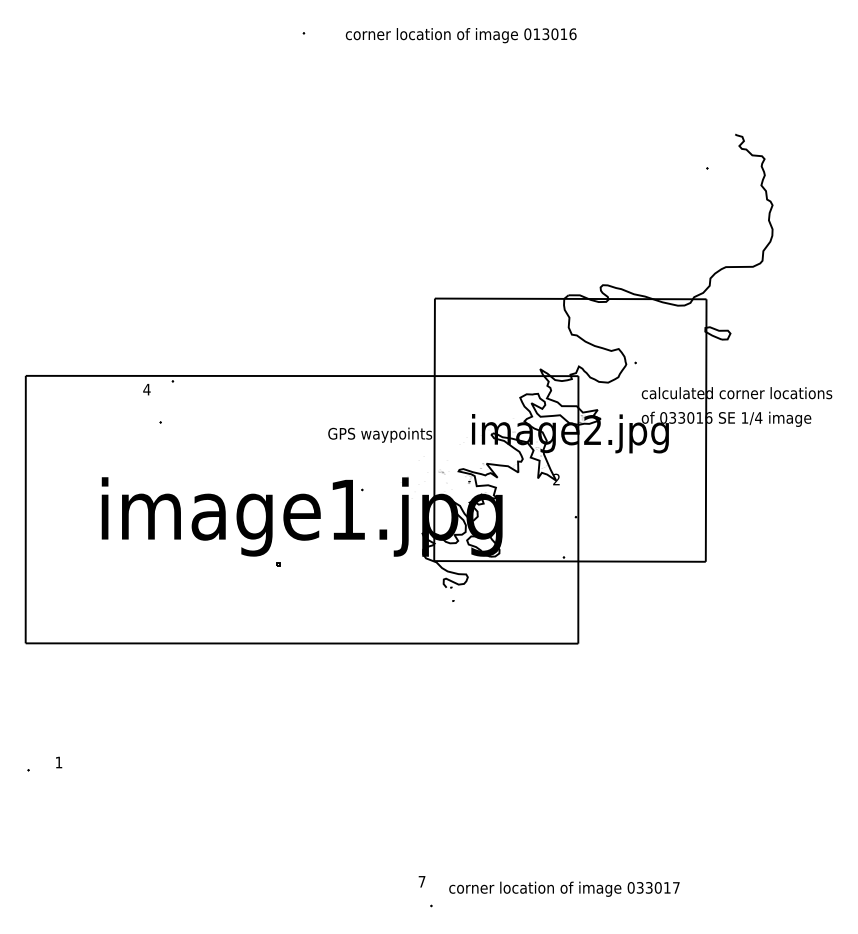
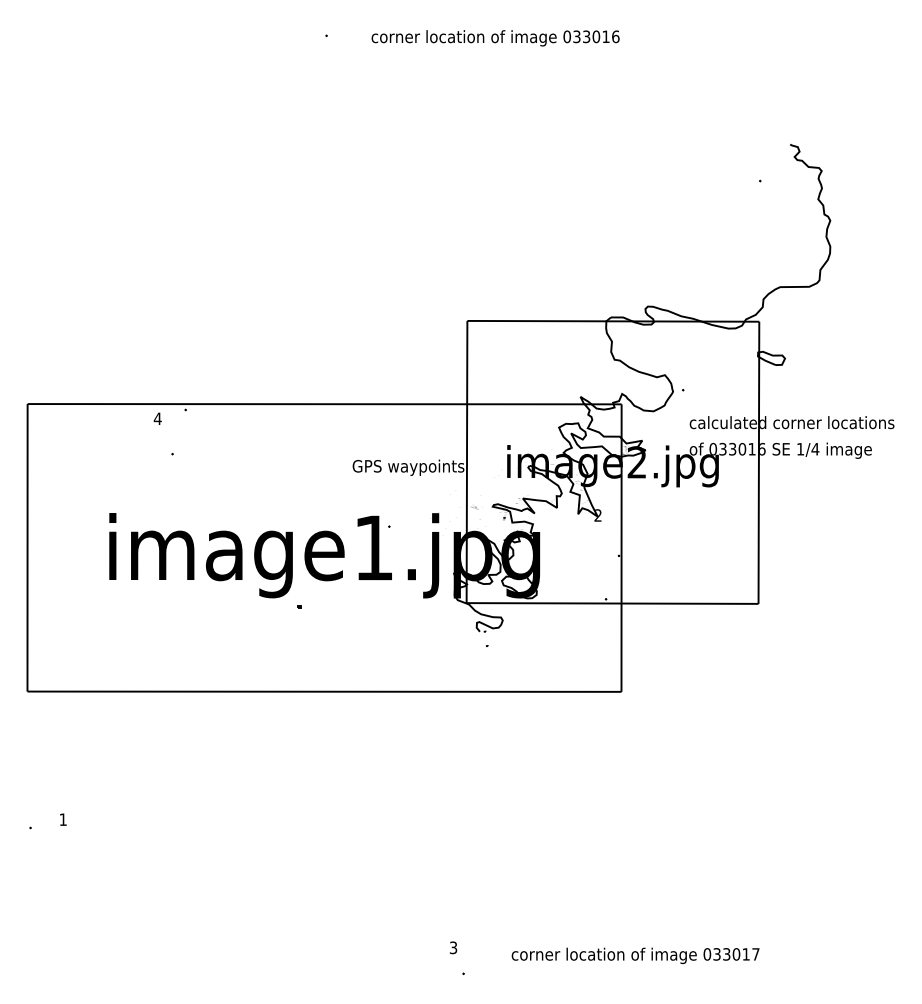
text: (536, 34) -> (576, 37), 013016 -> 033016
text: (421, 881) -> (452, 947), 7 -> 3
text: (564, 888) -> (635, 955), moved

